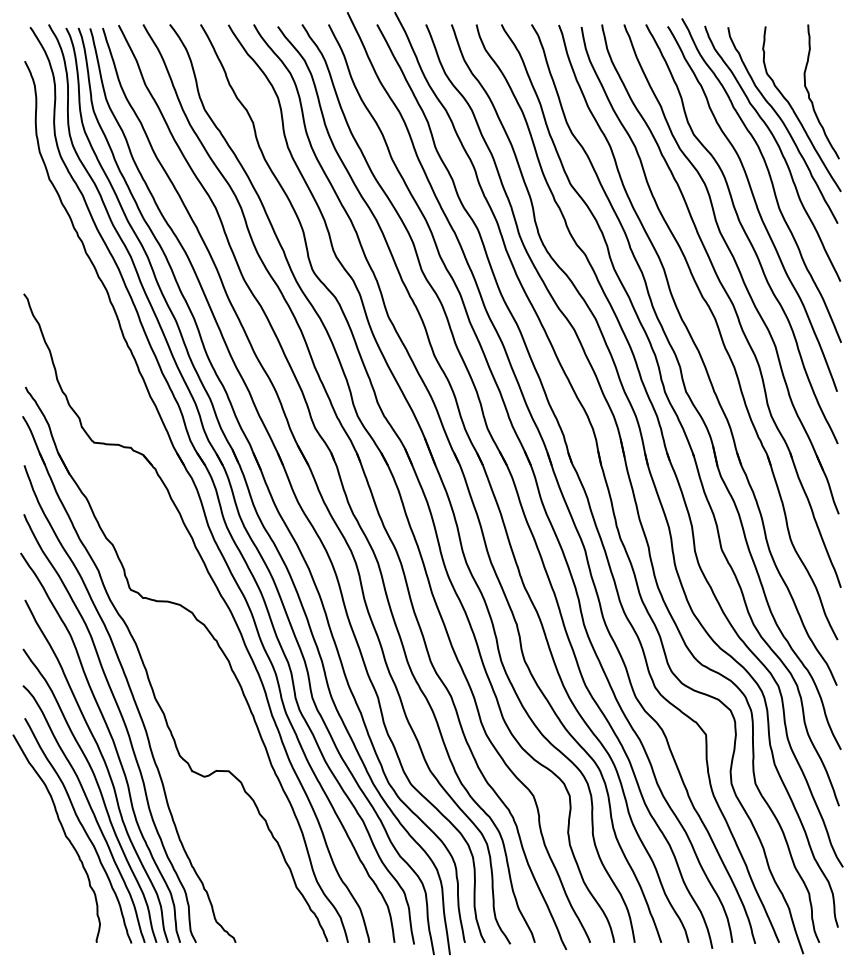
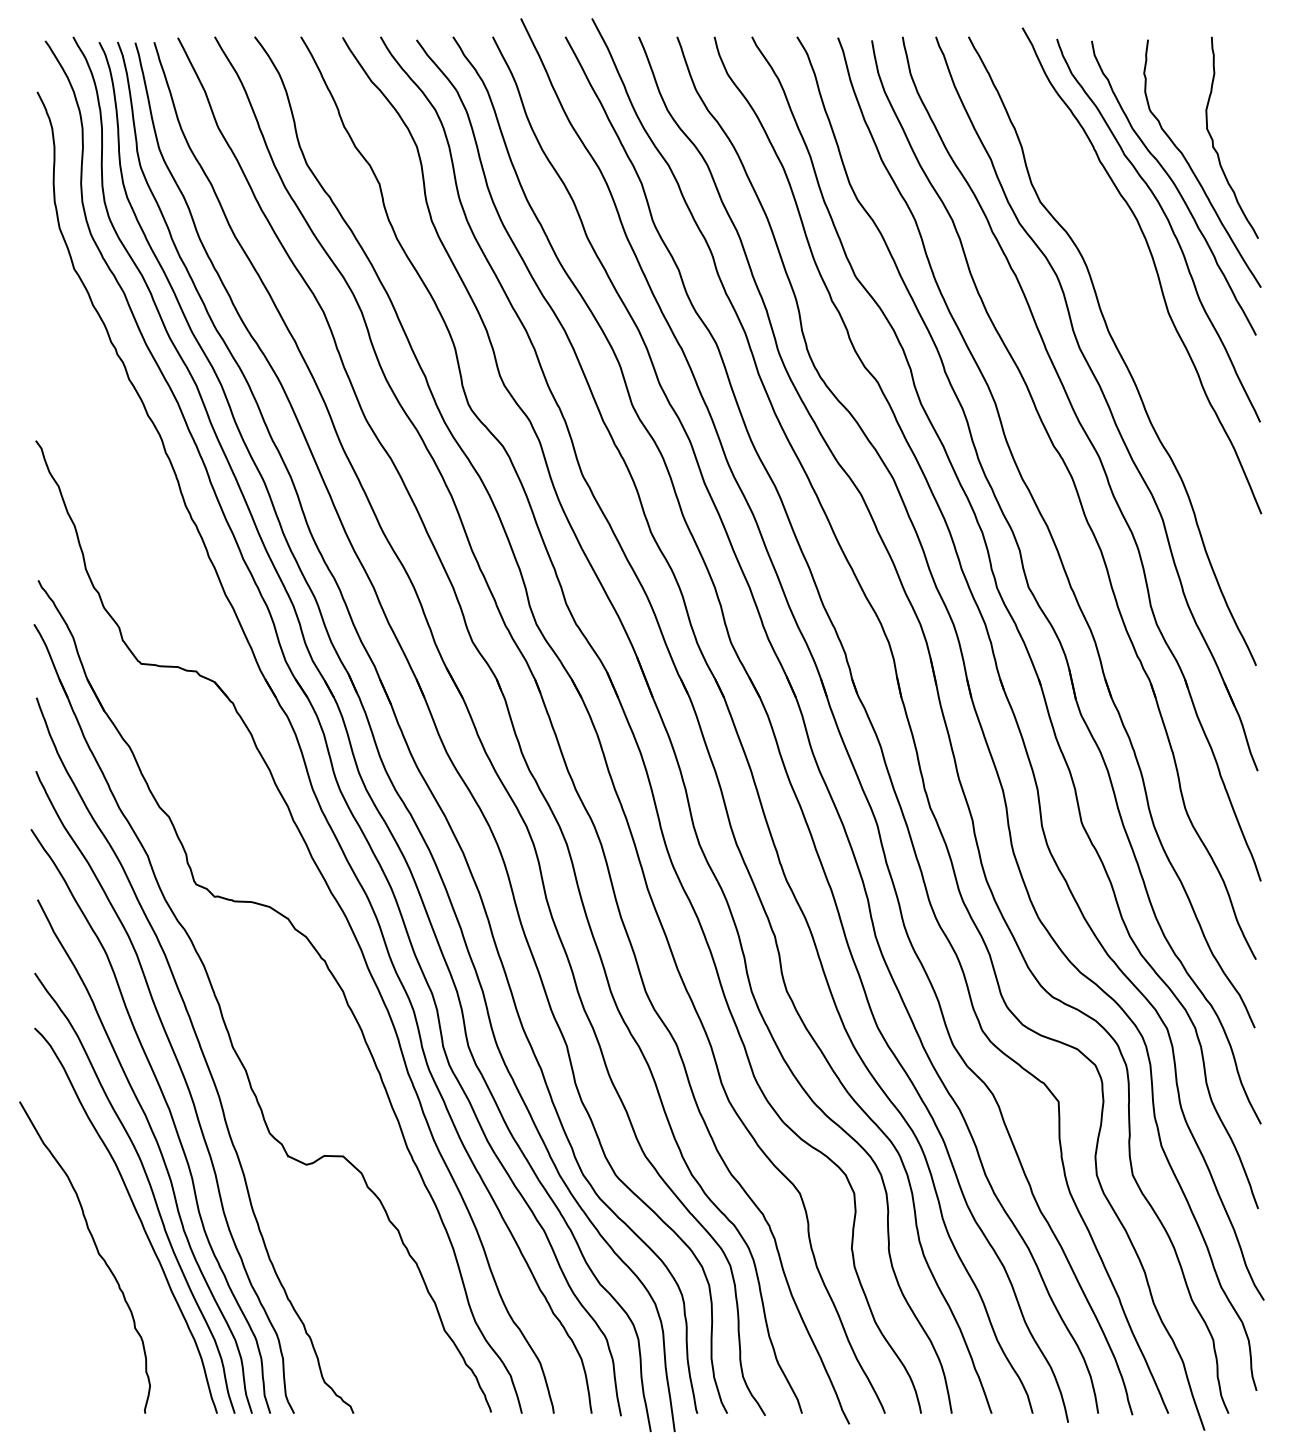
curve: (756, 208) -> (1134, 312), removed
curve: (82, 828) -> (123, 1242), removed

